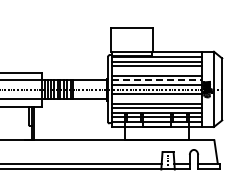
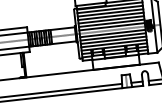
line: (156, 70) -> (110, 16), added
line: (156, 80) -> (111, 23), dashed -> solid
line: (156, 99) -> (112, 37), added

